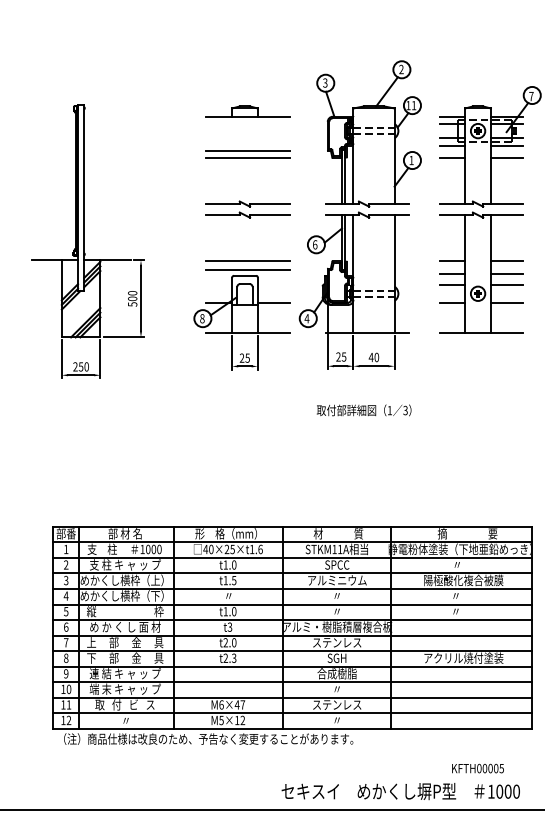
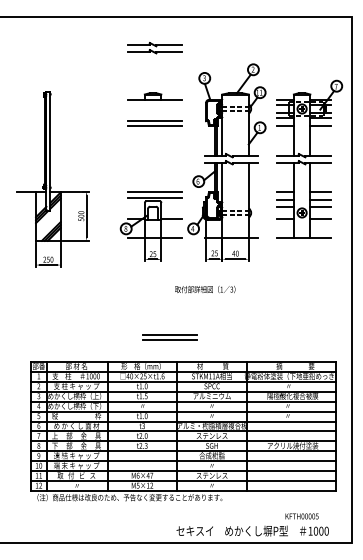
part: (247, 210) -> (154, 48), moved
text: (364, 410) -> (205, 289), moved
part: (270, 488) -> (169, 337), added

